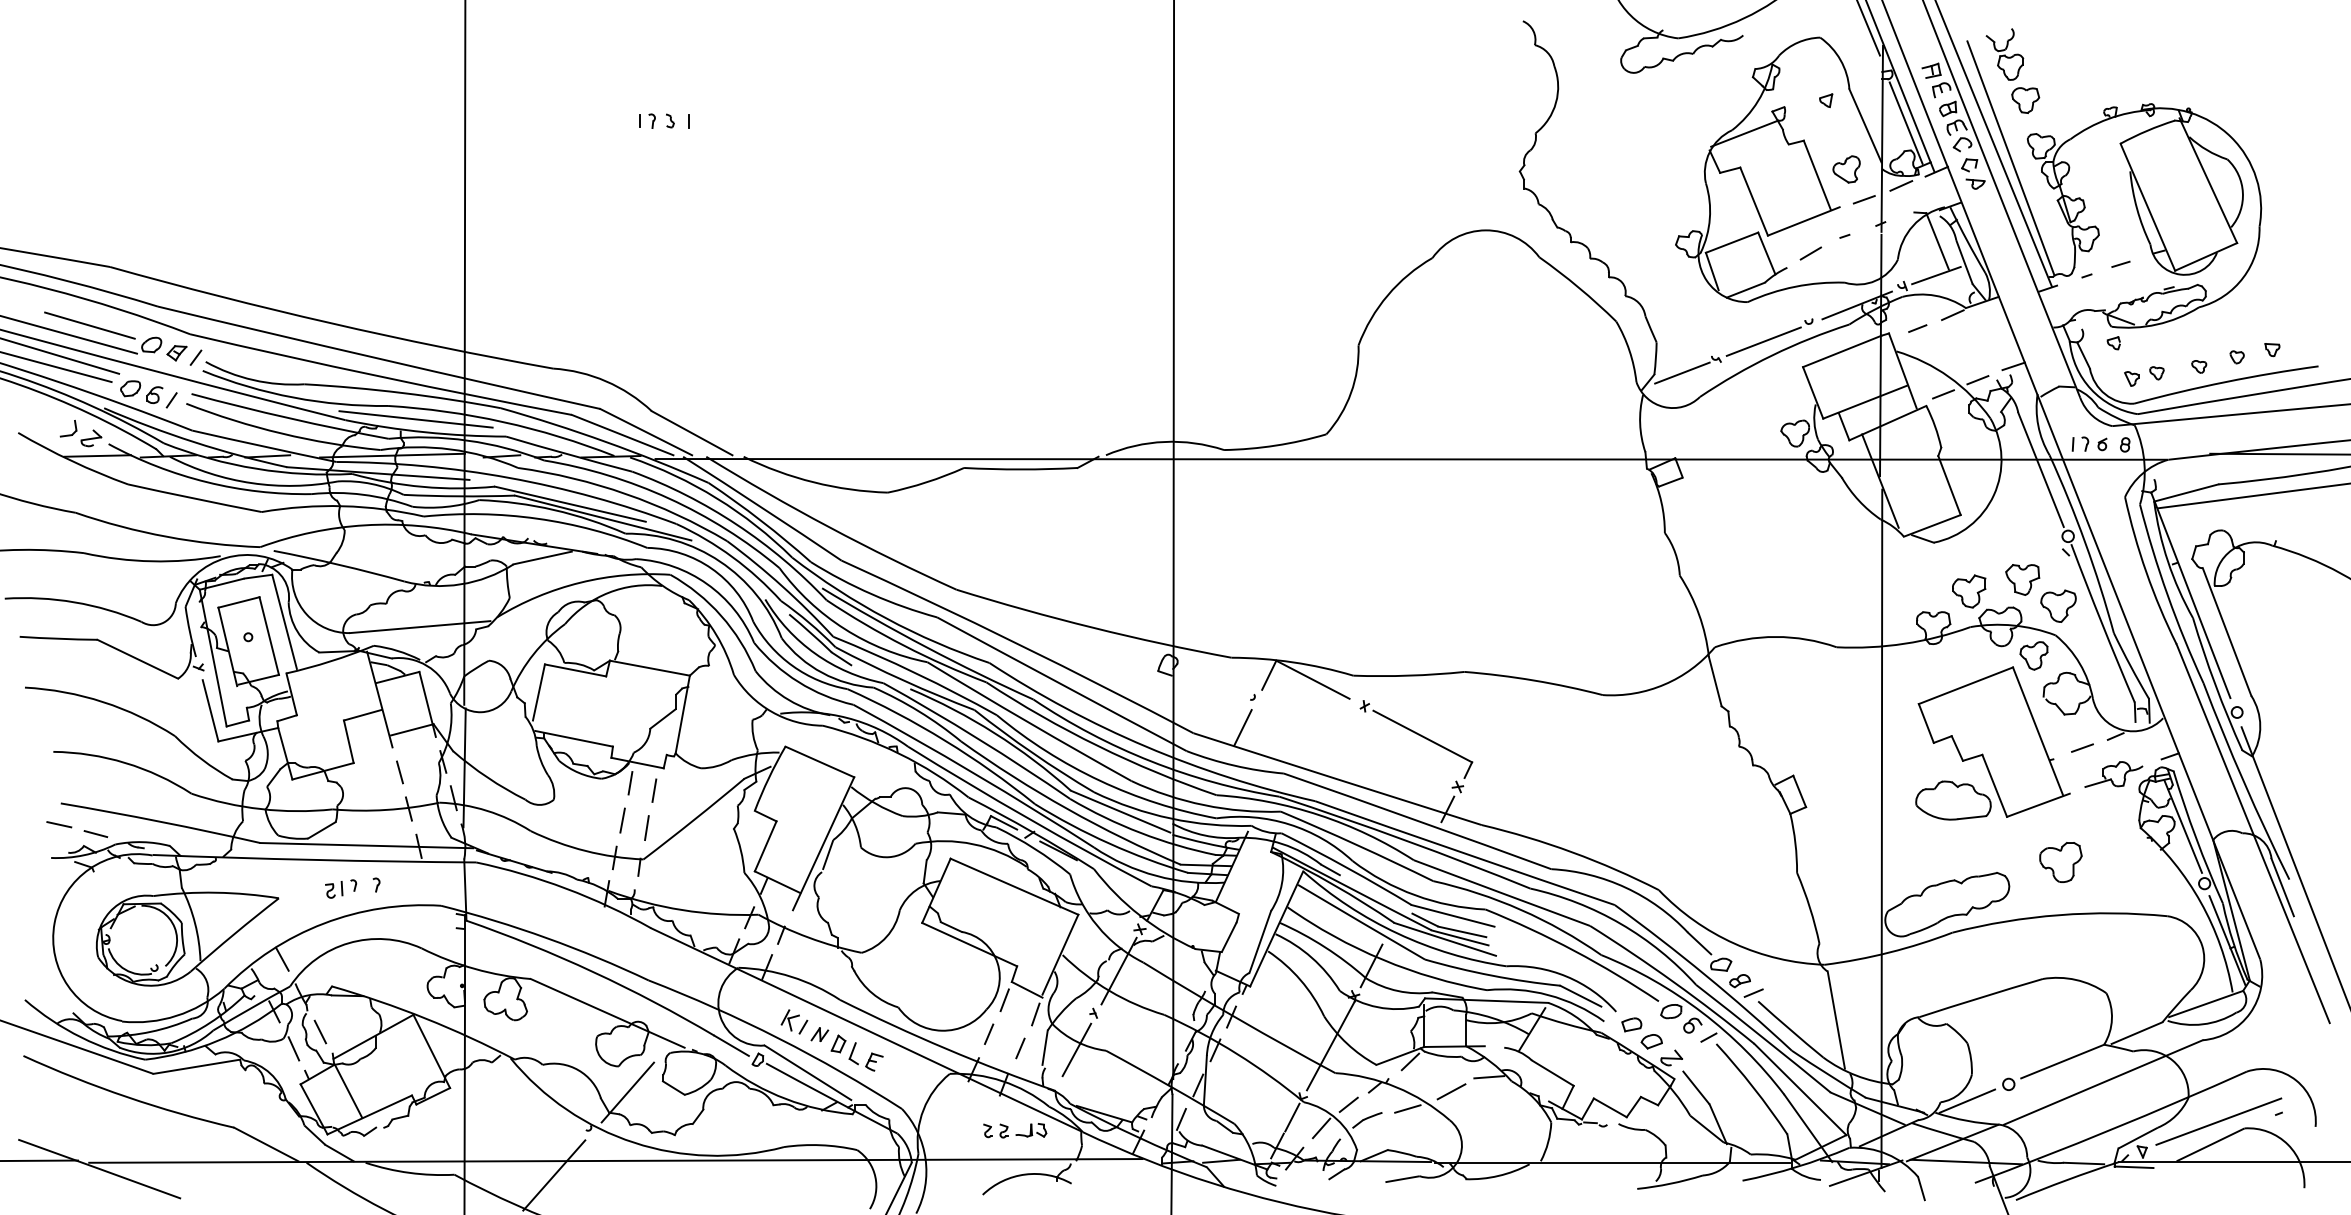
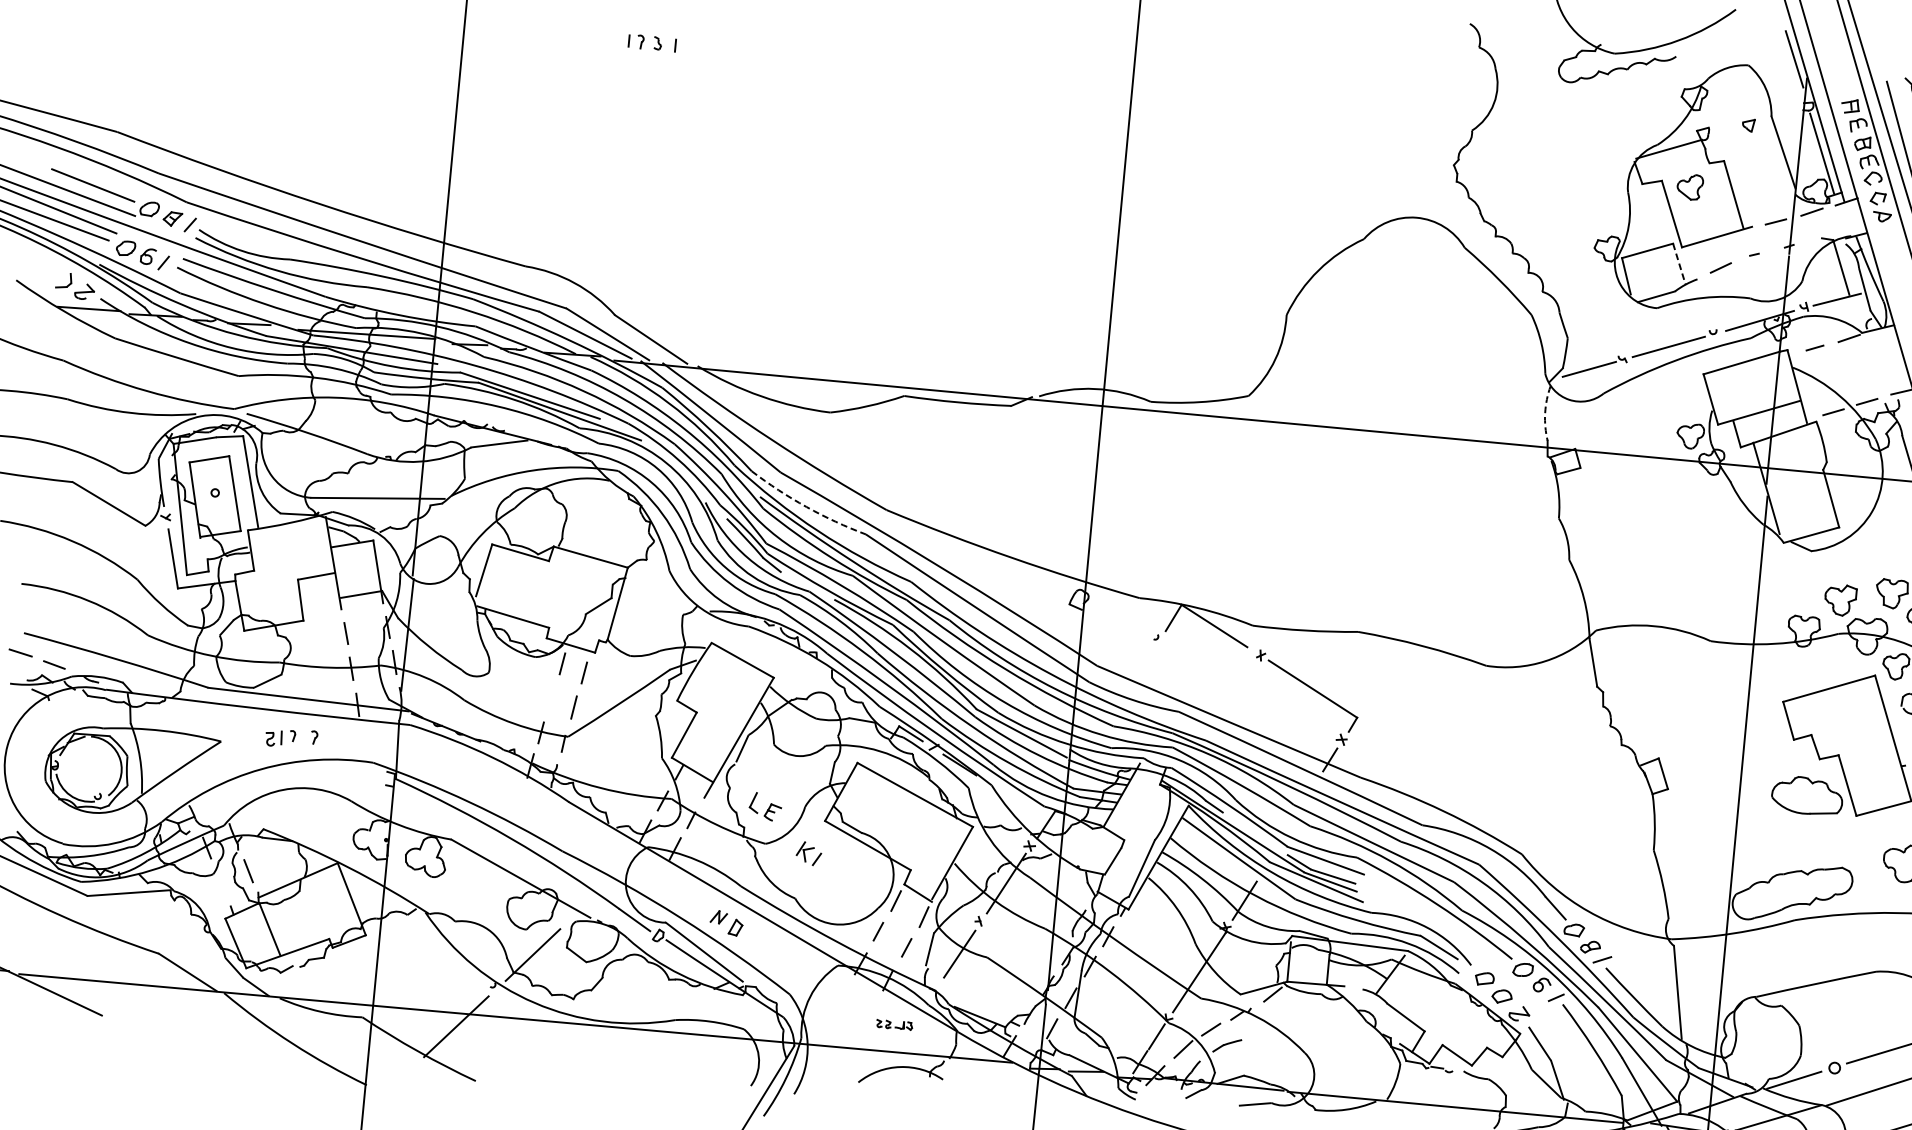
part: (1846, 169) -> (1690, 187), moved
line: (1766, 253) -> (1679, 264), solid -> dashed
line: (415, 419) -> (391, 302), removed
arc: (1640, 423) -> (1545, 413), solid -> dashed
arc: (872, 594) -> (806, 507), solid -> dashed
line: (1242, 727) -> (1143, 664), removed
line: (622, 820) -> (551, 698), removed
line: (281, 958) -> (218, 798), removed
part: (794, 1021) -> (809, 853), moved
line: (293, 1048) -> (221, 884), removed
part: (865, 1056) -> (764, 806), moved
line: (1489, 1077) -> (1346, 1016), removed
line: (1451, 1091) -> (1309, 1026), removed
line: (1407, 1108) -> (1266, 1038), removed
part: (1015, 1130) -> (894, 1024), size x0.6

